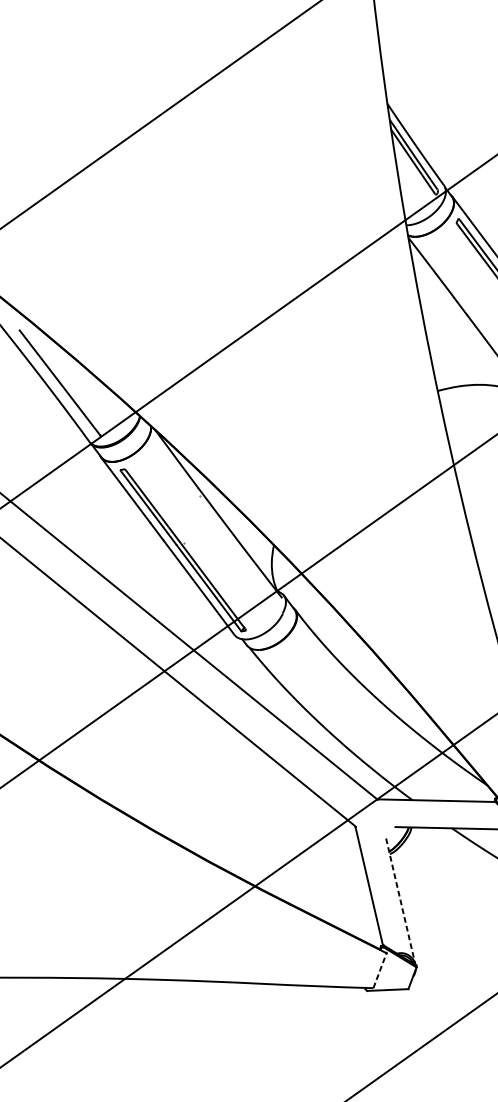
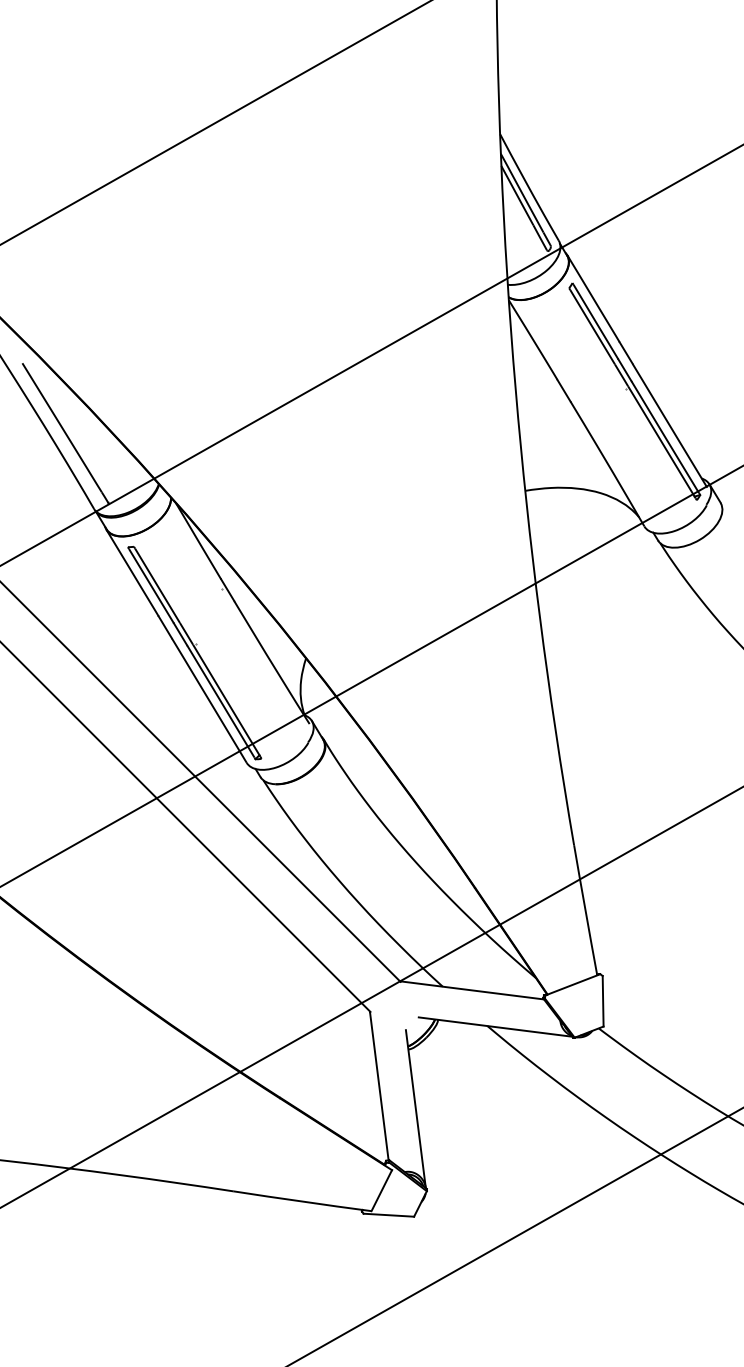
line: (400, 902) -> (415, 1109), dashed -> solid
line: (379, 970) -> (381, 1190), dashed -> solid

